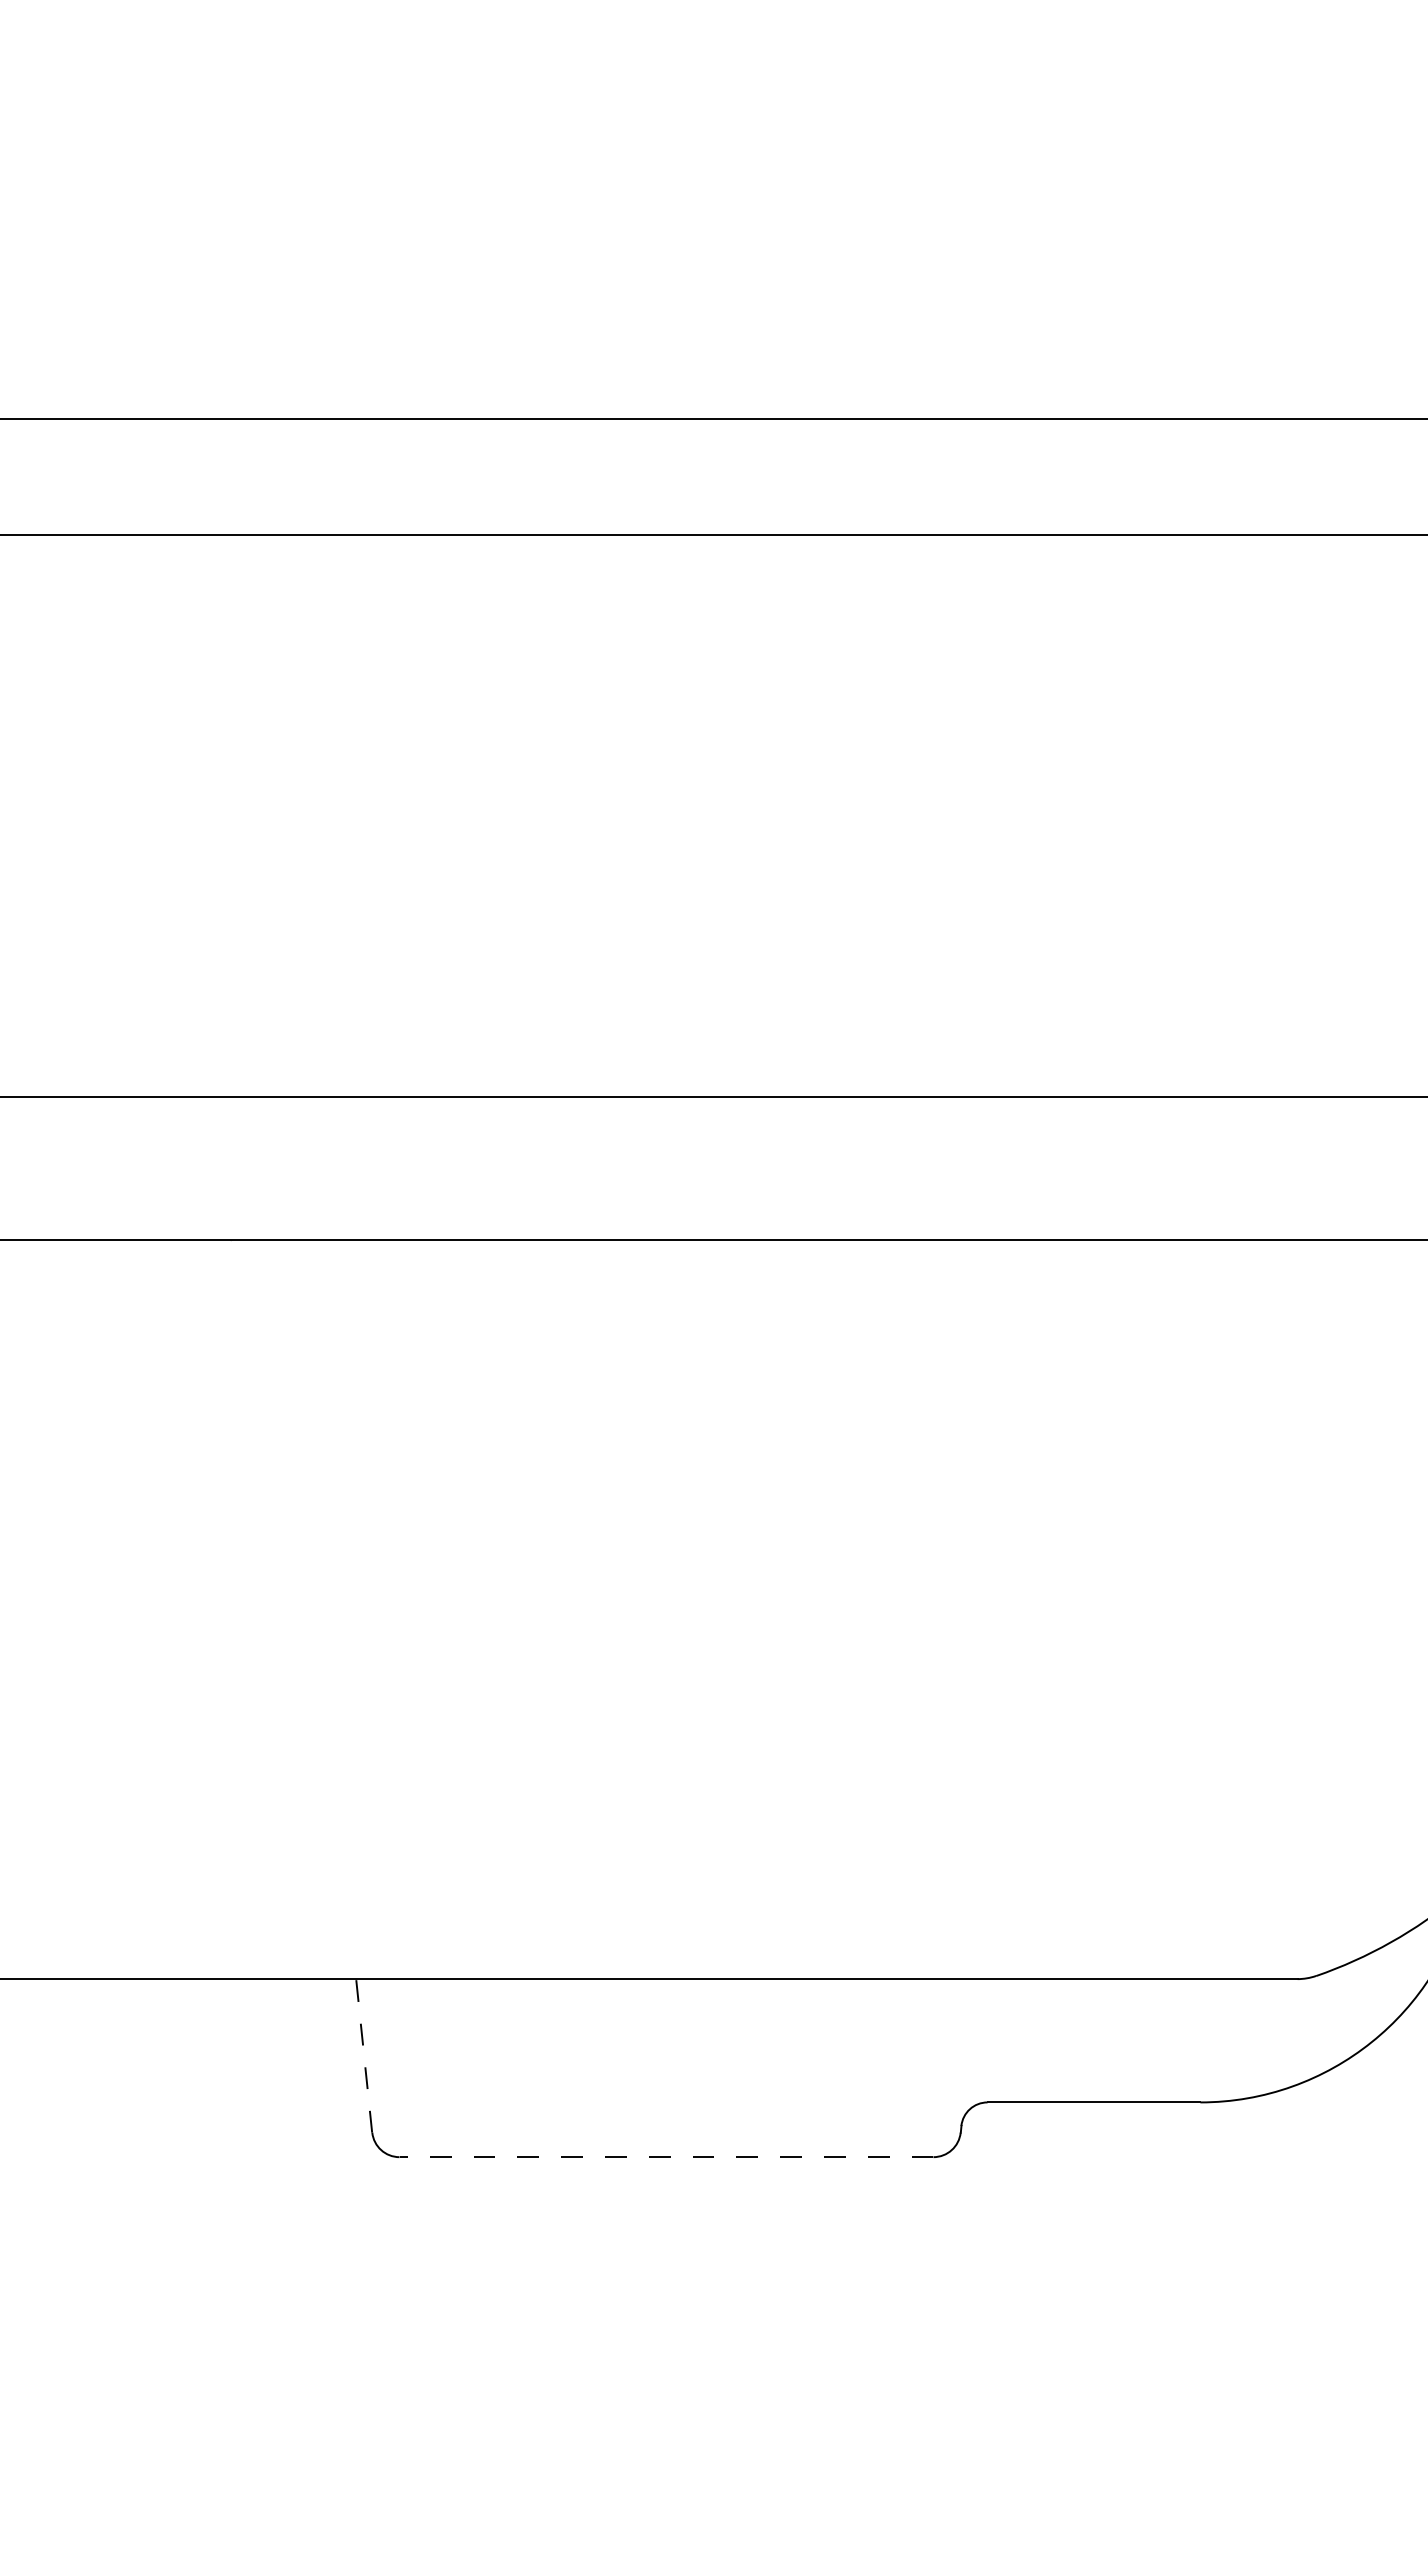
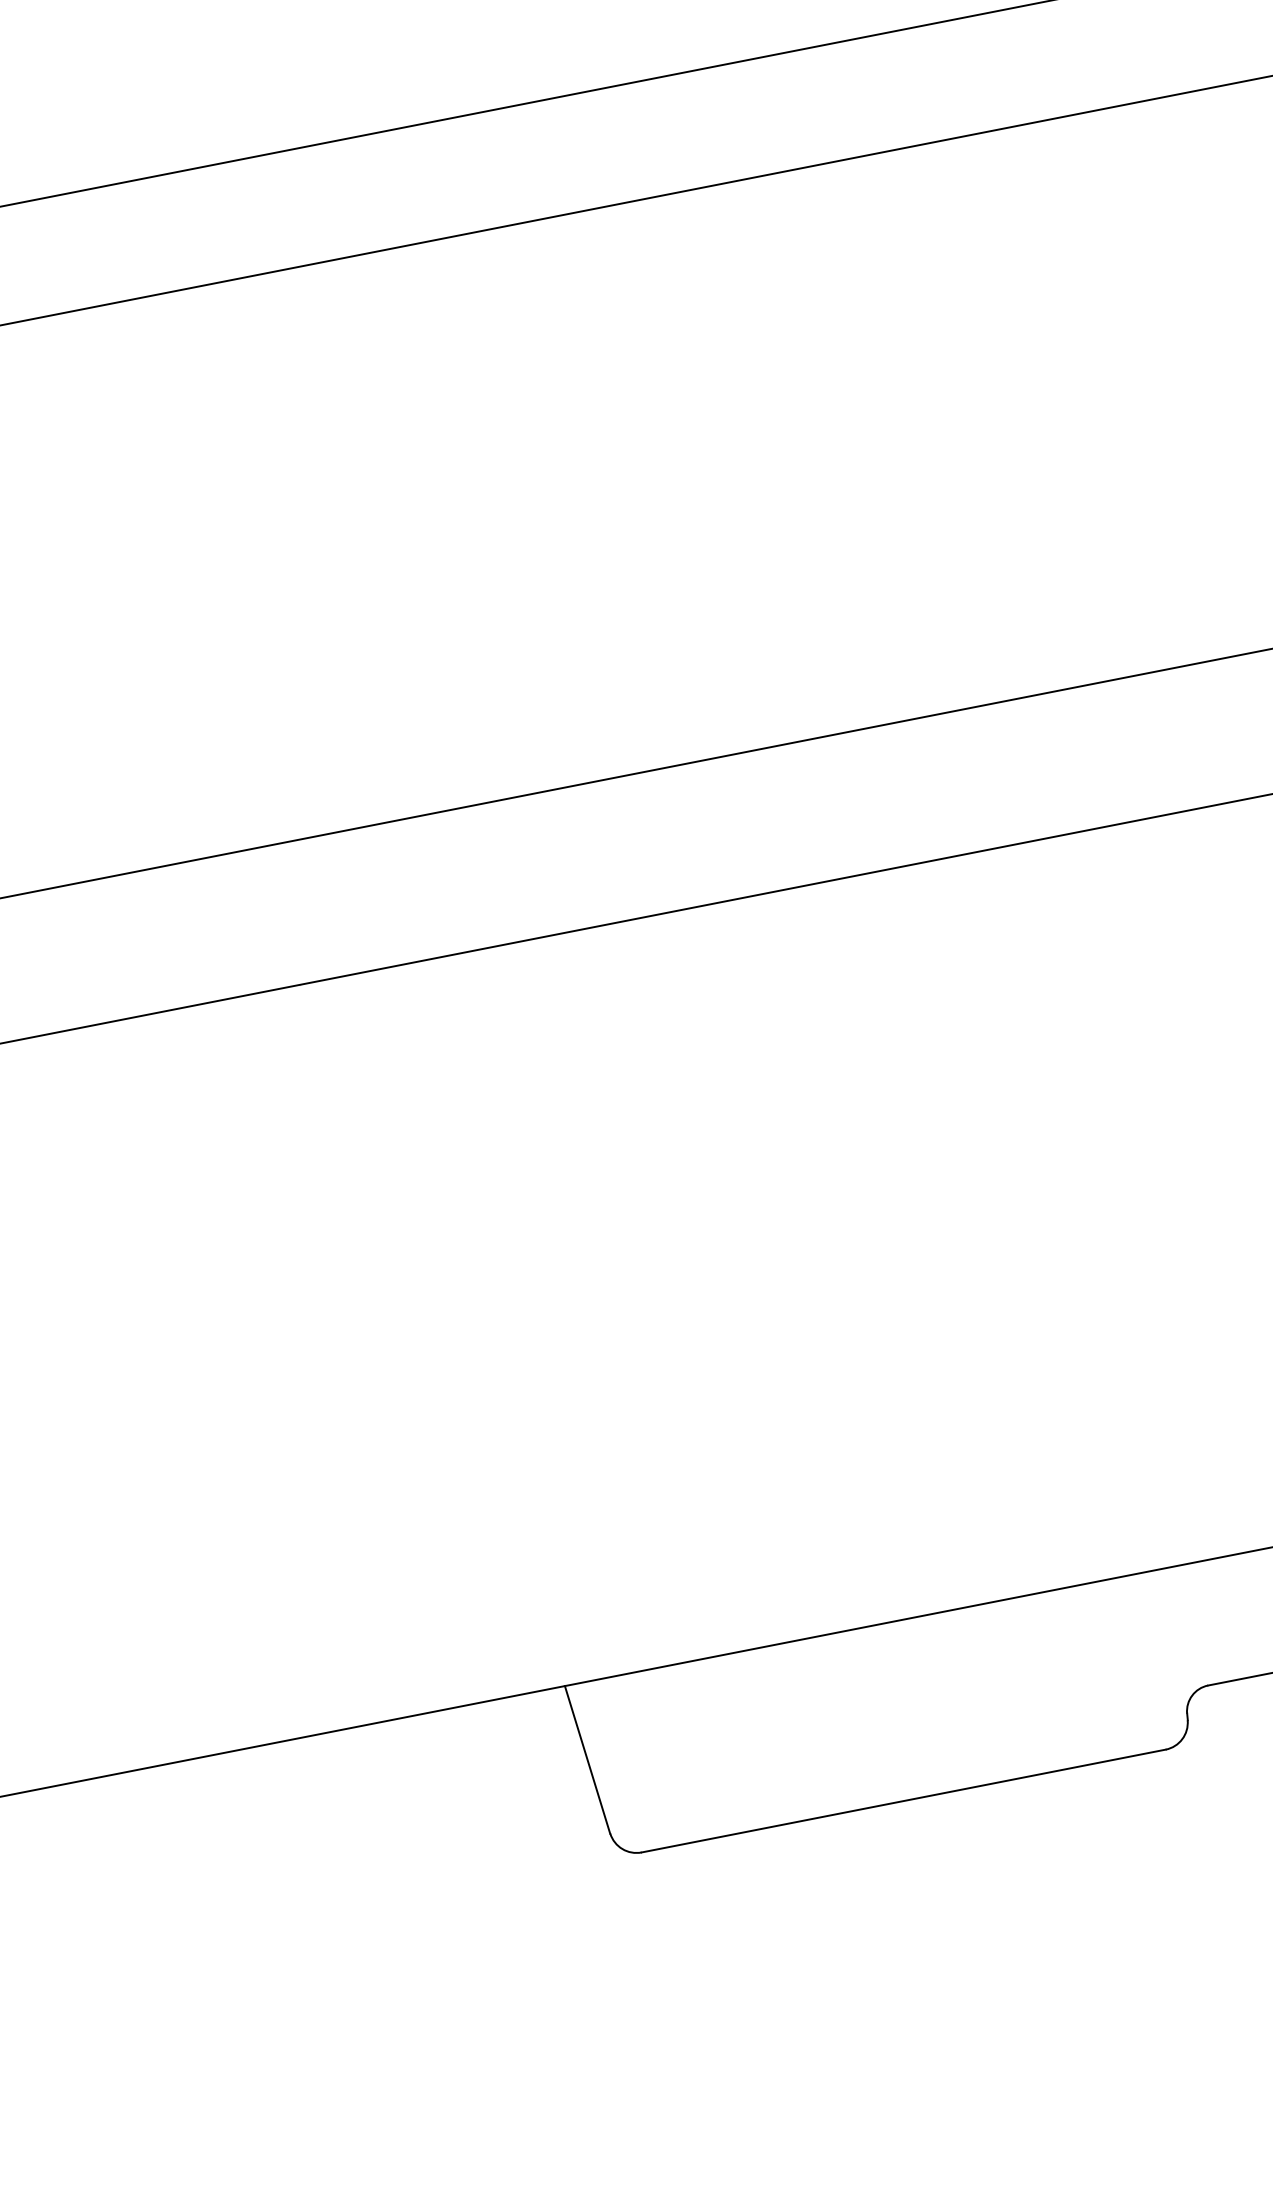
line: (364, 2055) -> (587, 1759), dashed -> solid
line: (666, 2157) -> (903, 1801), dashed -> solid

